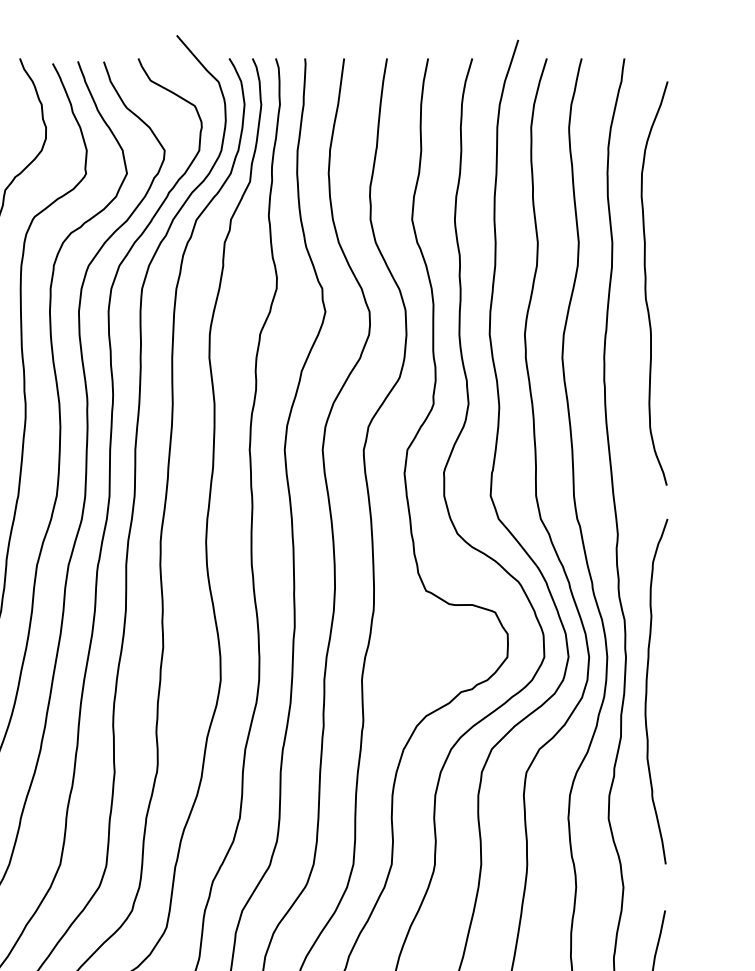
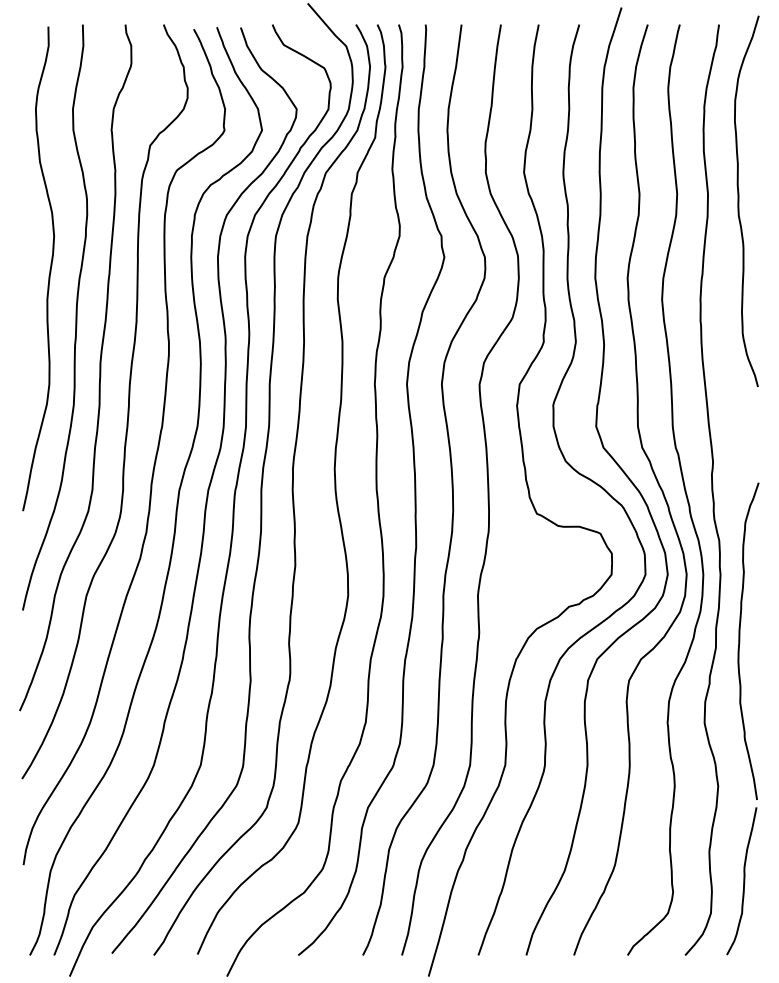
curve: (646, 283) -> (739, 201), moved
curve: (647, 691) -> (740, 641), moved

